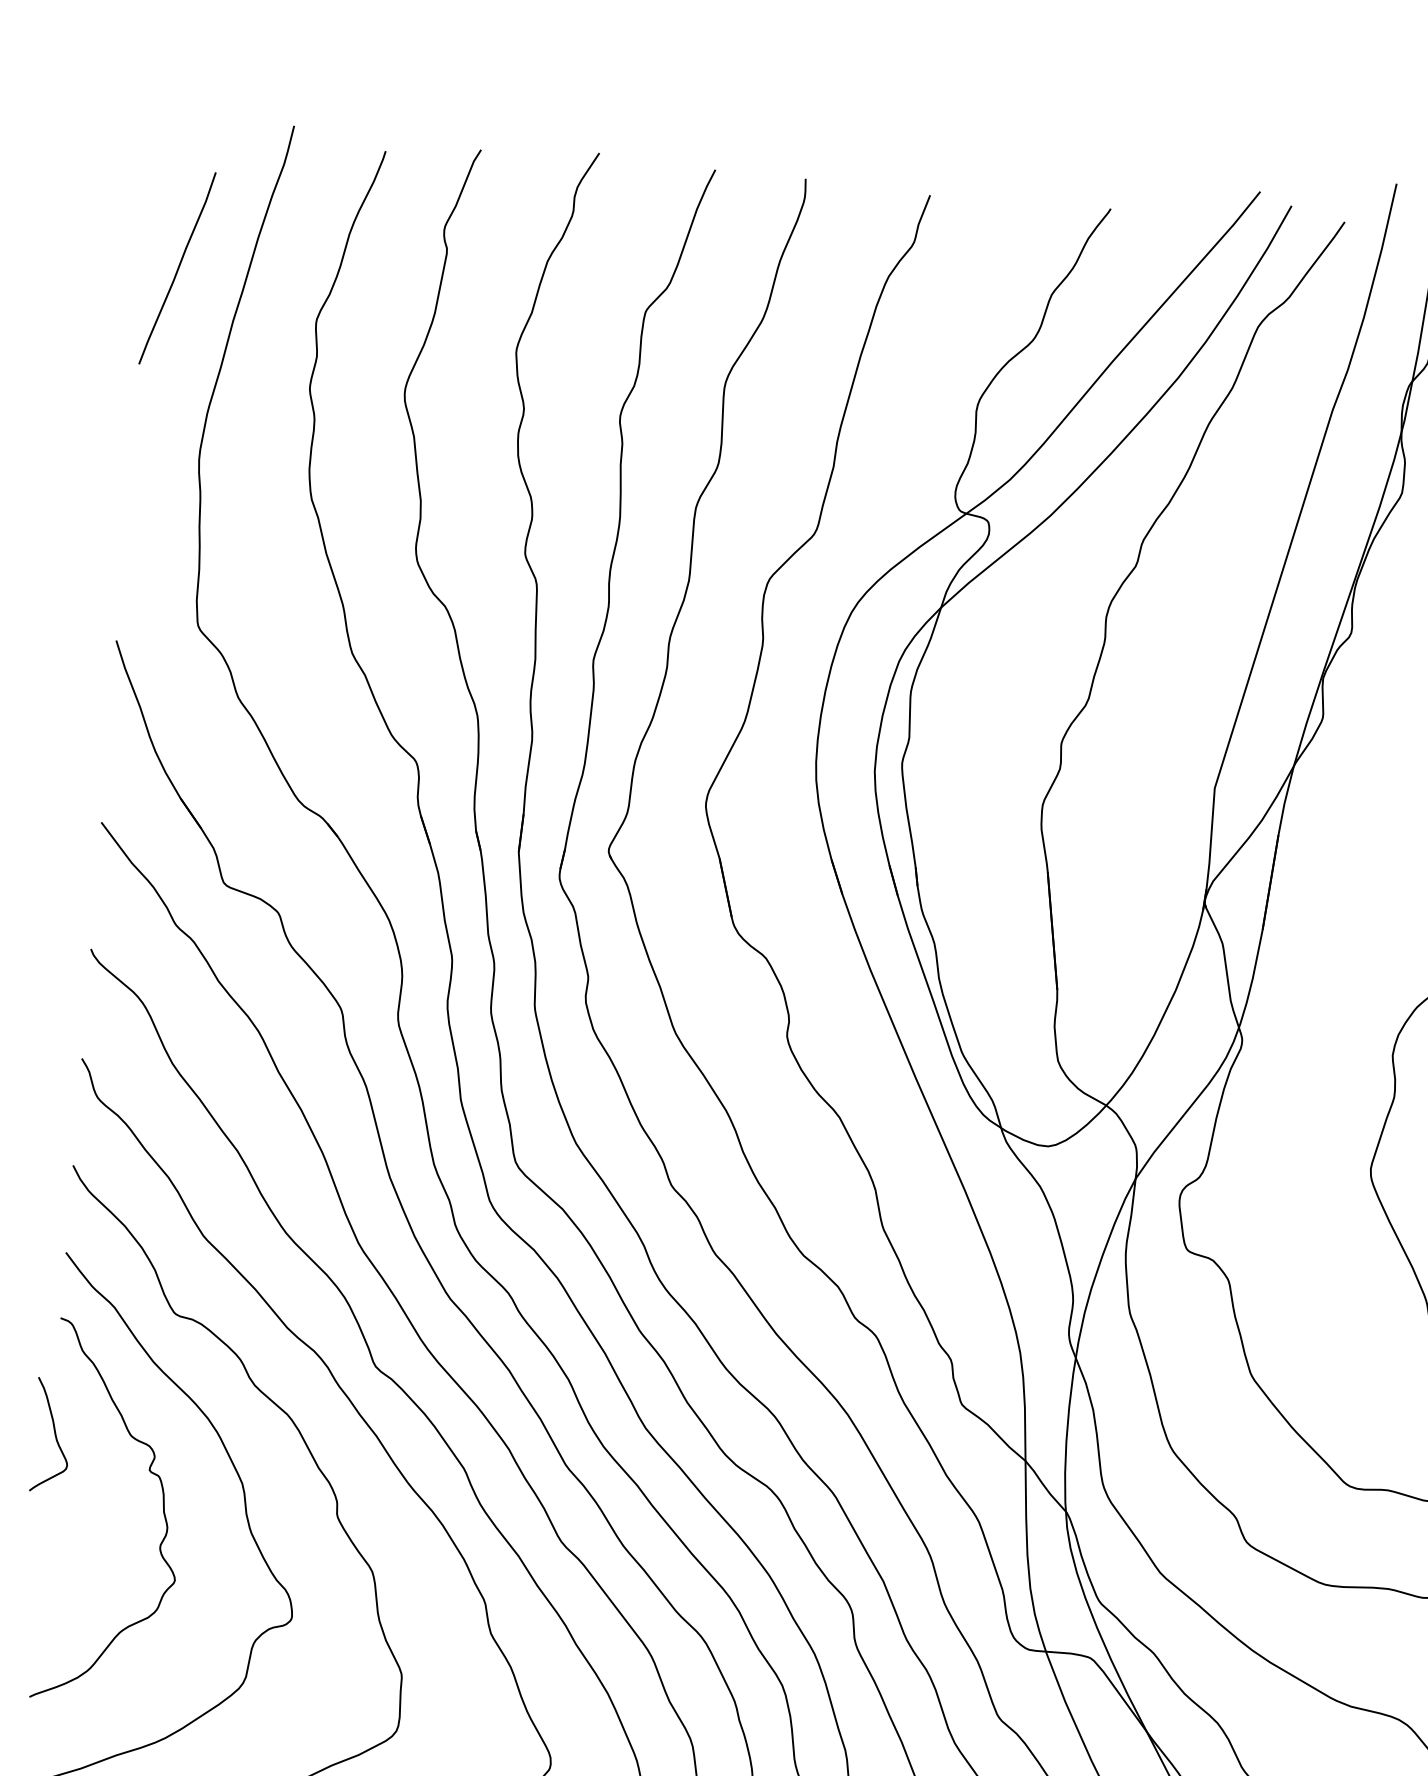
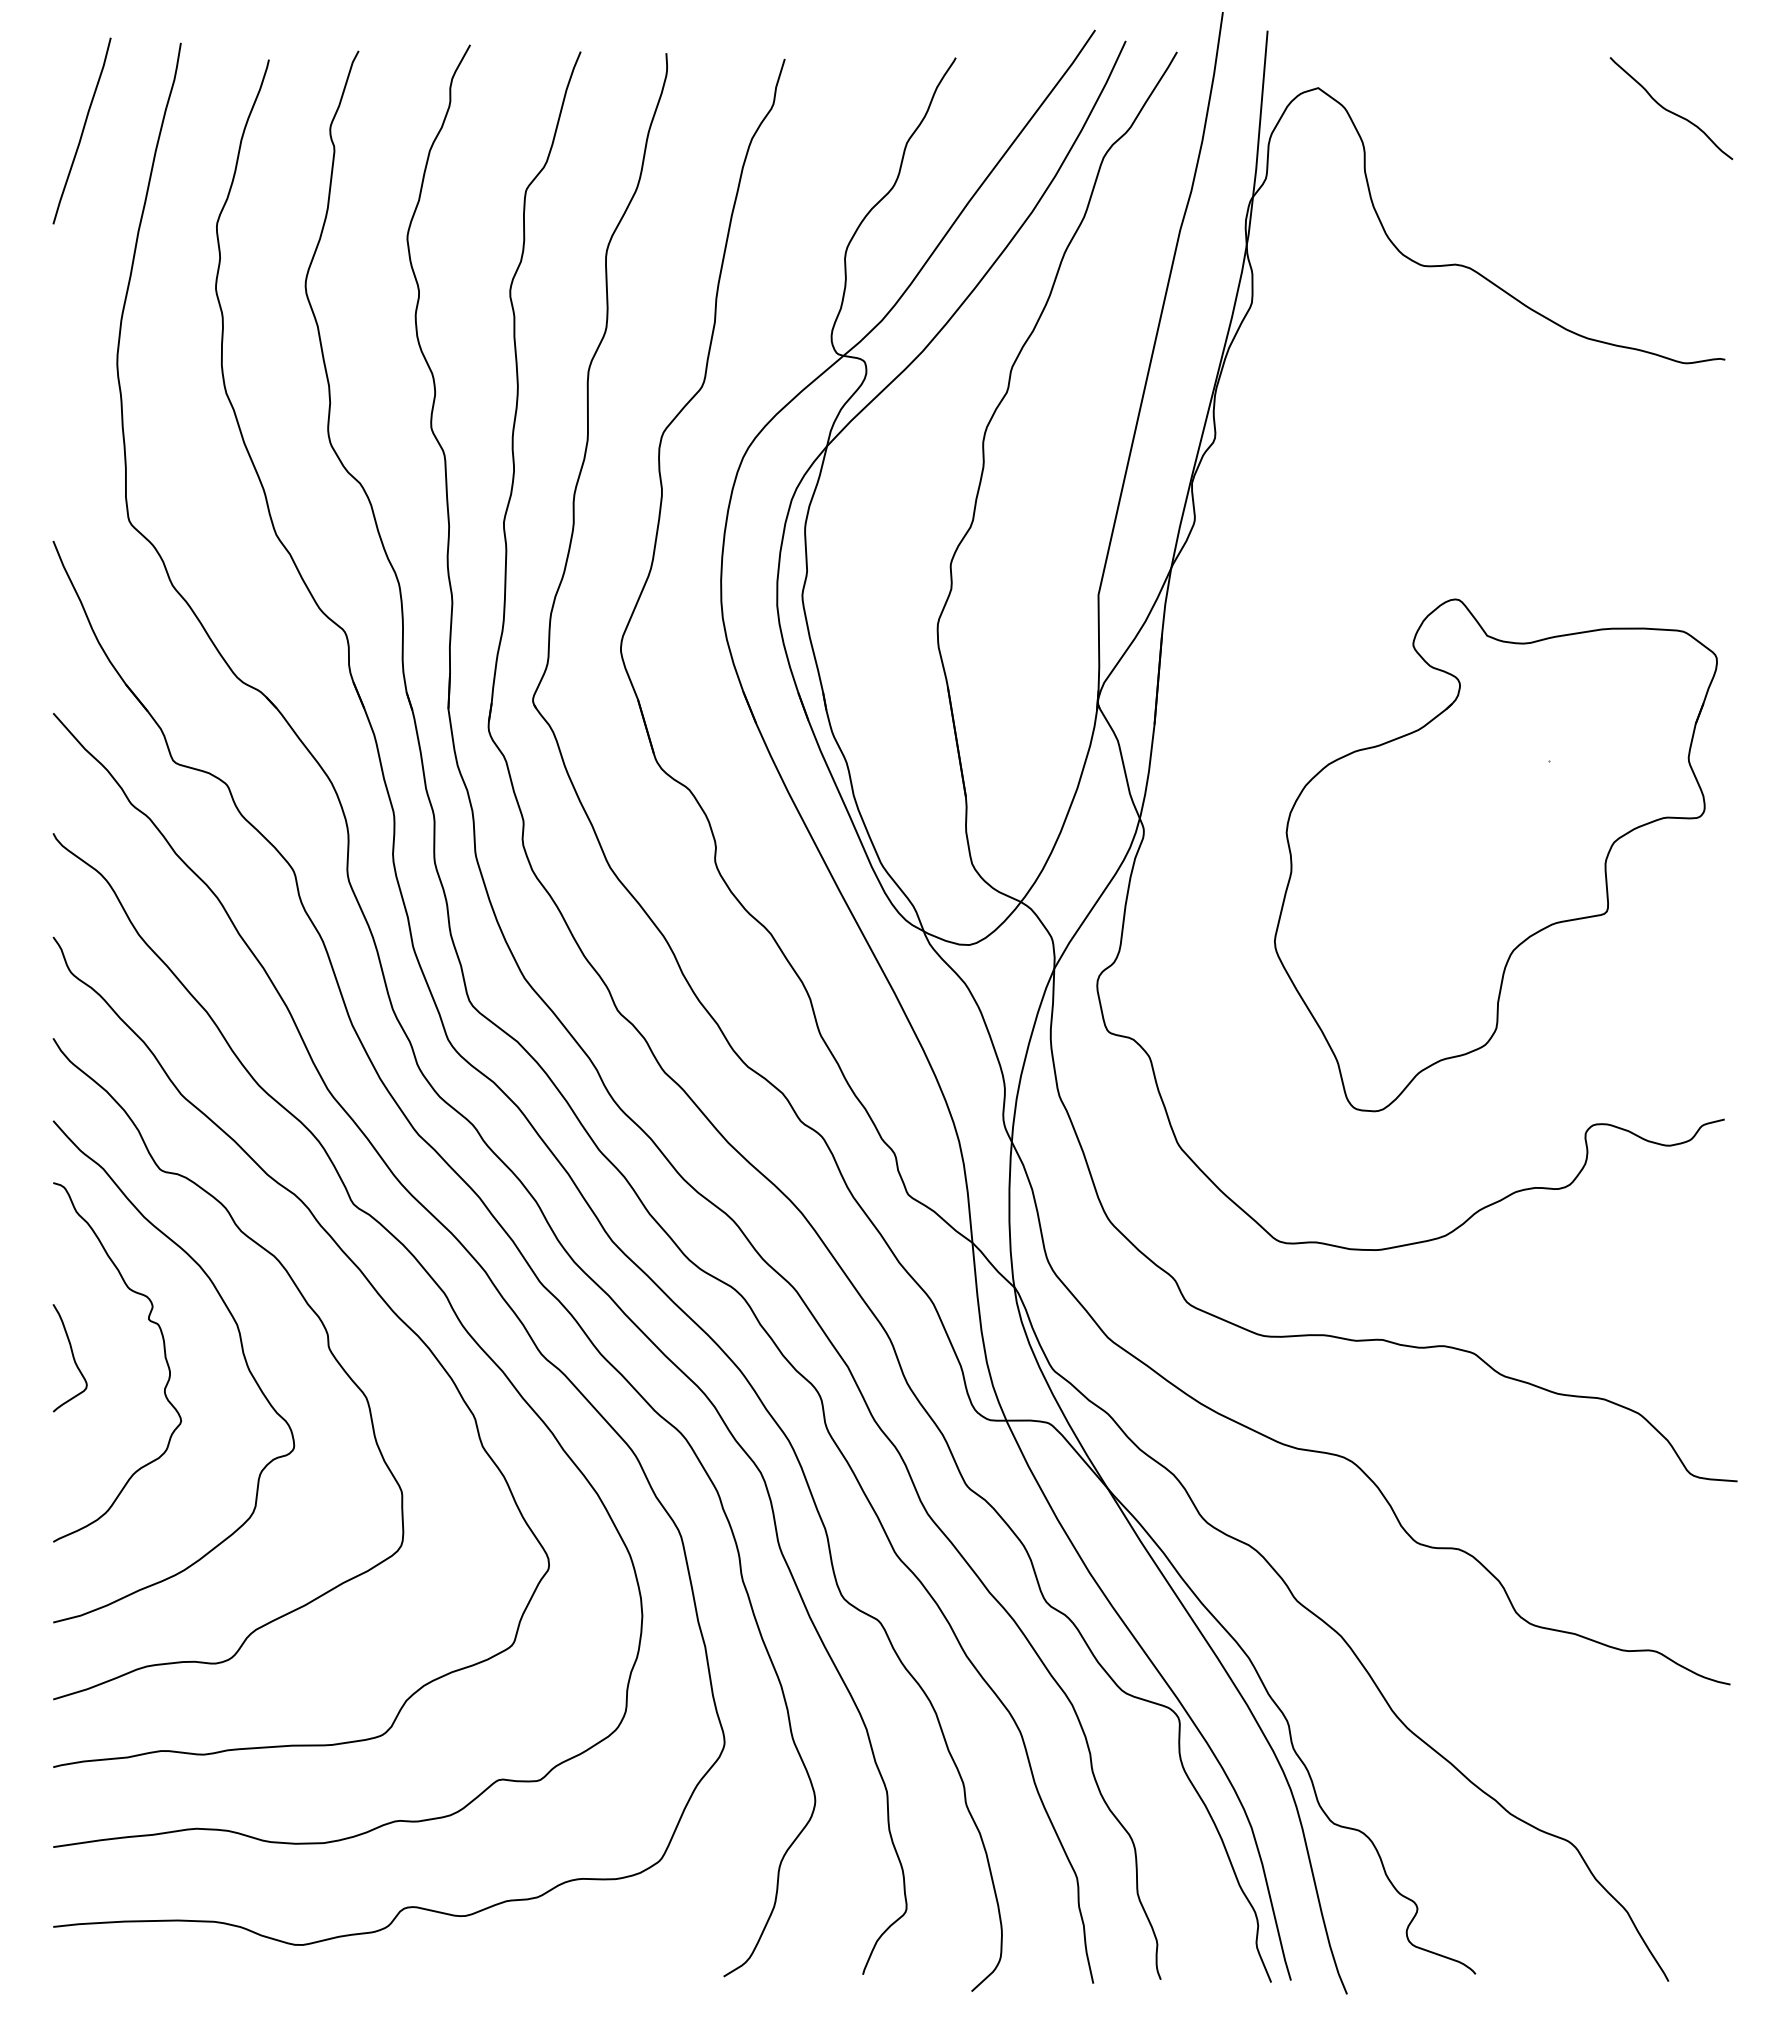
curve: (177, 267) -> (82, 130), moved
curve: (54, 1435) -> (72, 1357), moved

